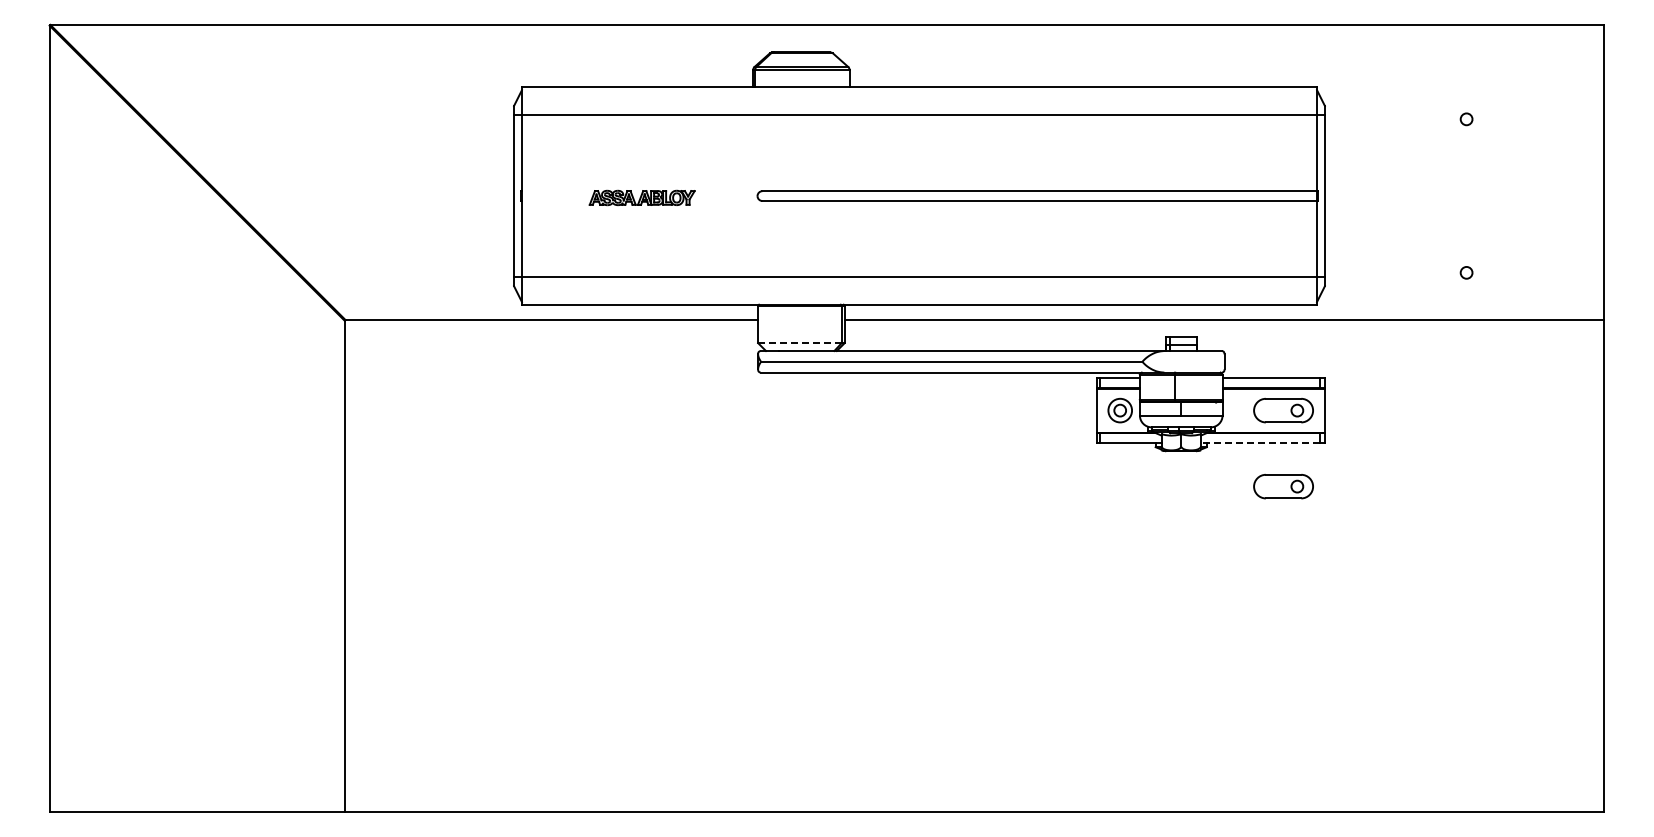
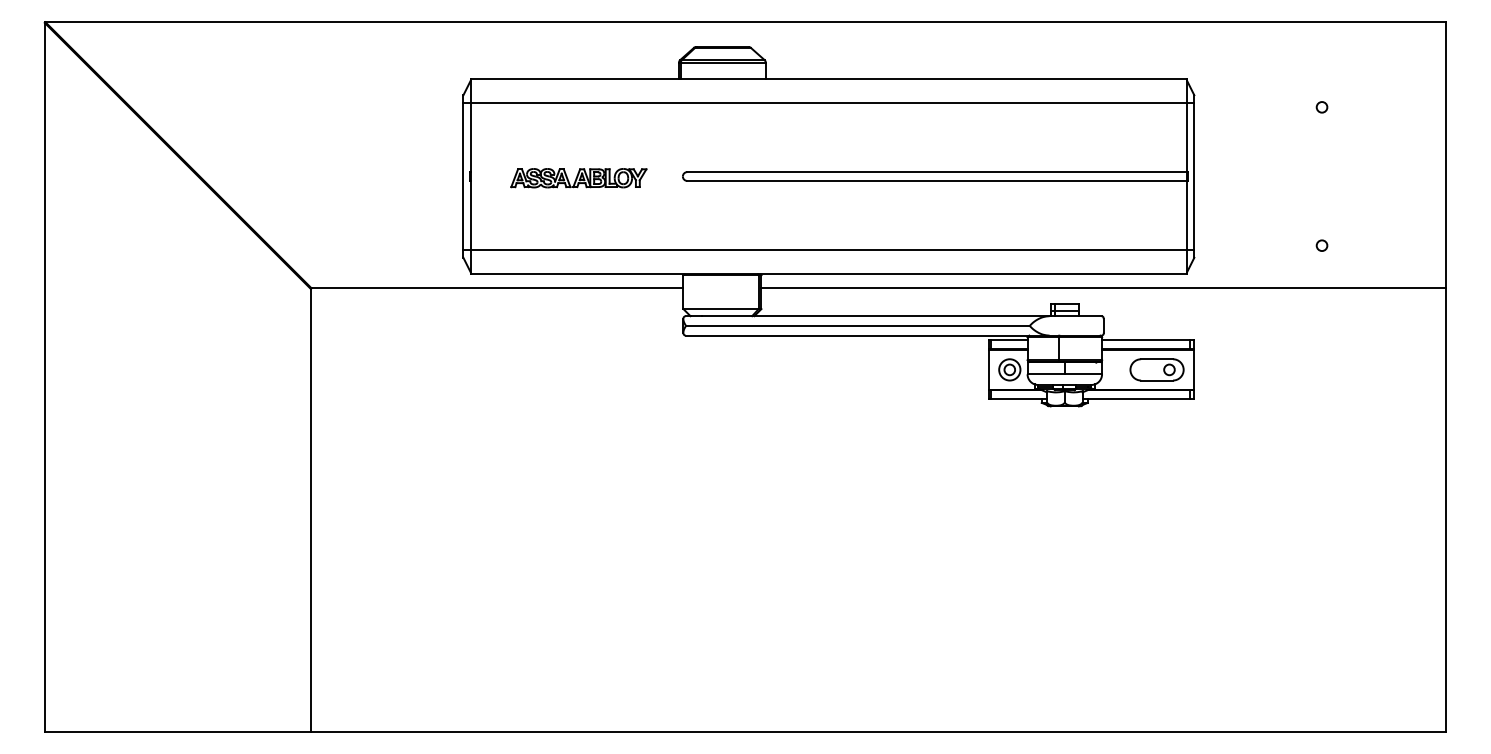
part: (642, 197) -> (579, 177), size x1.43
line: (799, 343) -> (720, 309), dashed -> solid
line: (1260, 443) -> (1136, 399), dashed -> solid
part: (1283, 486) -> (1156, 438), removed

